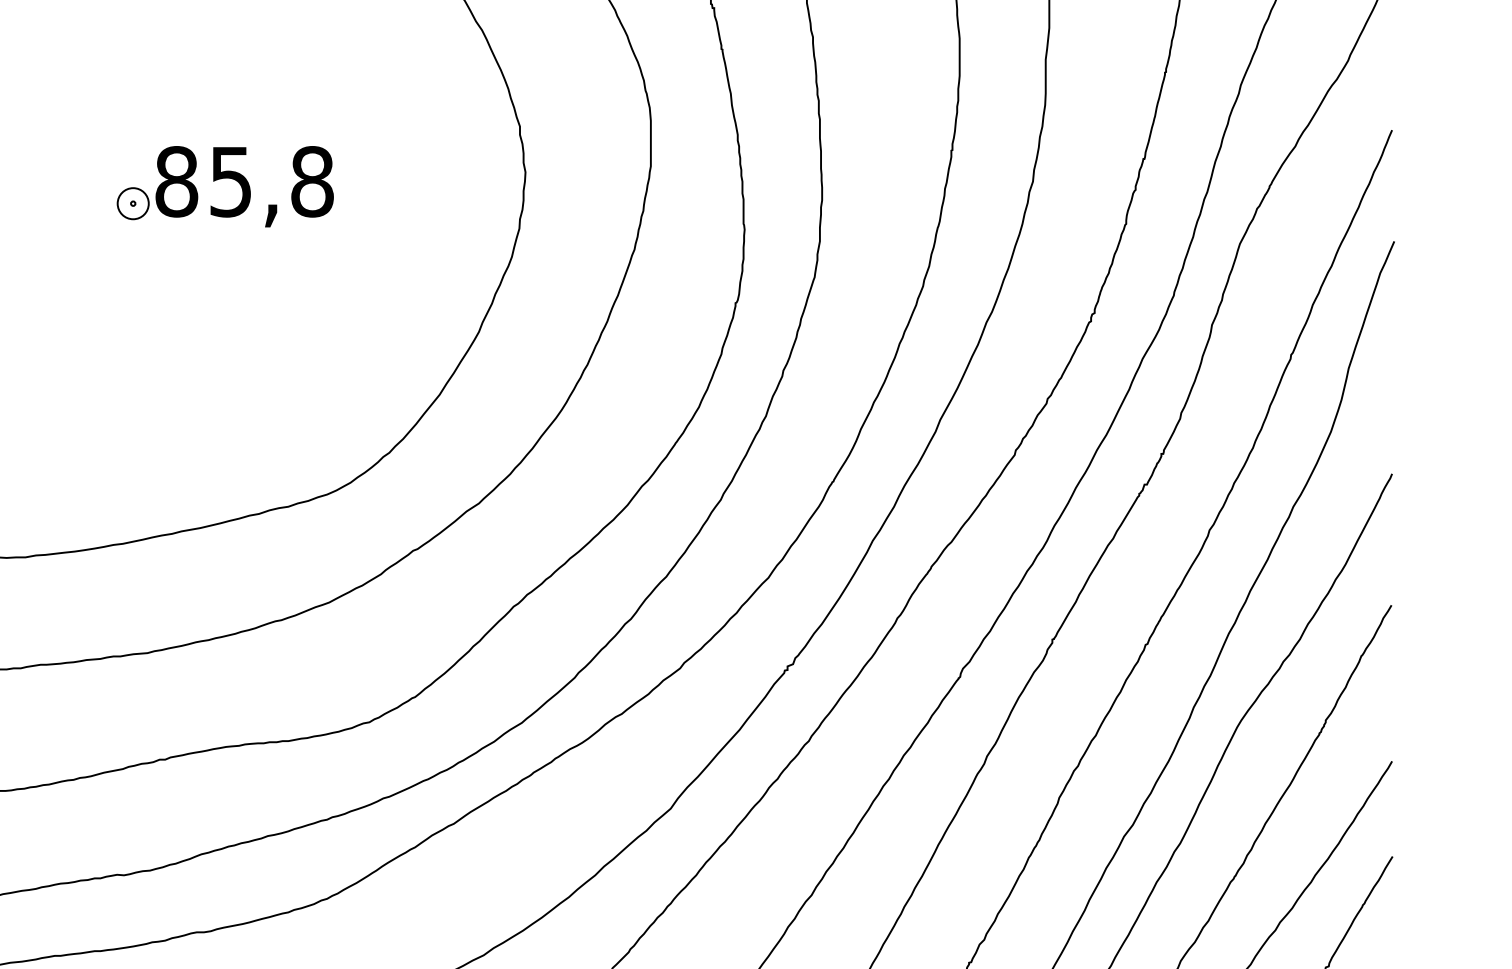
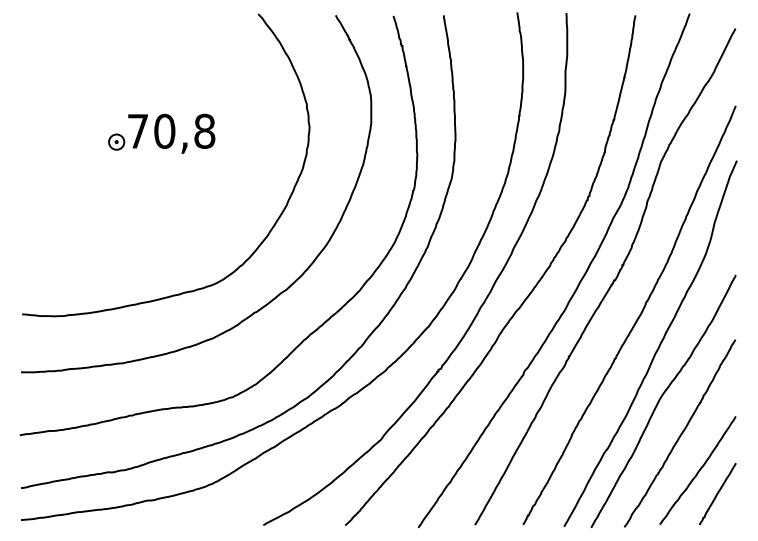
text: (204, 180) -> (151, 130), 85,8 -> 70,8

